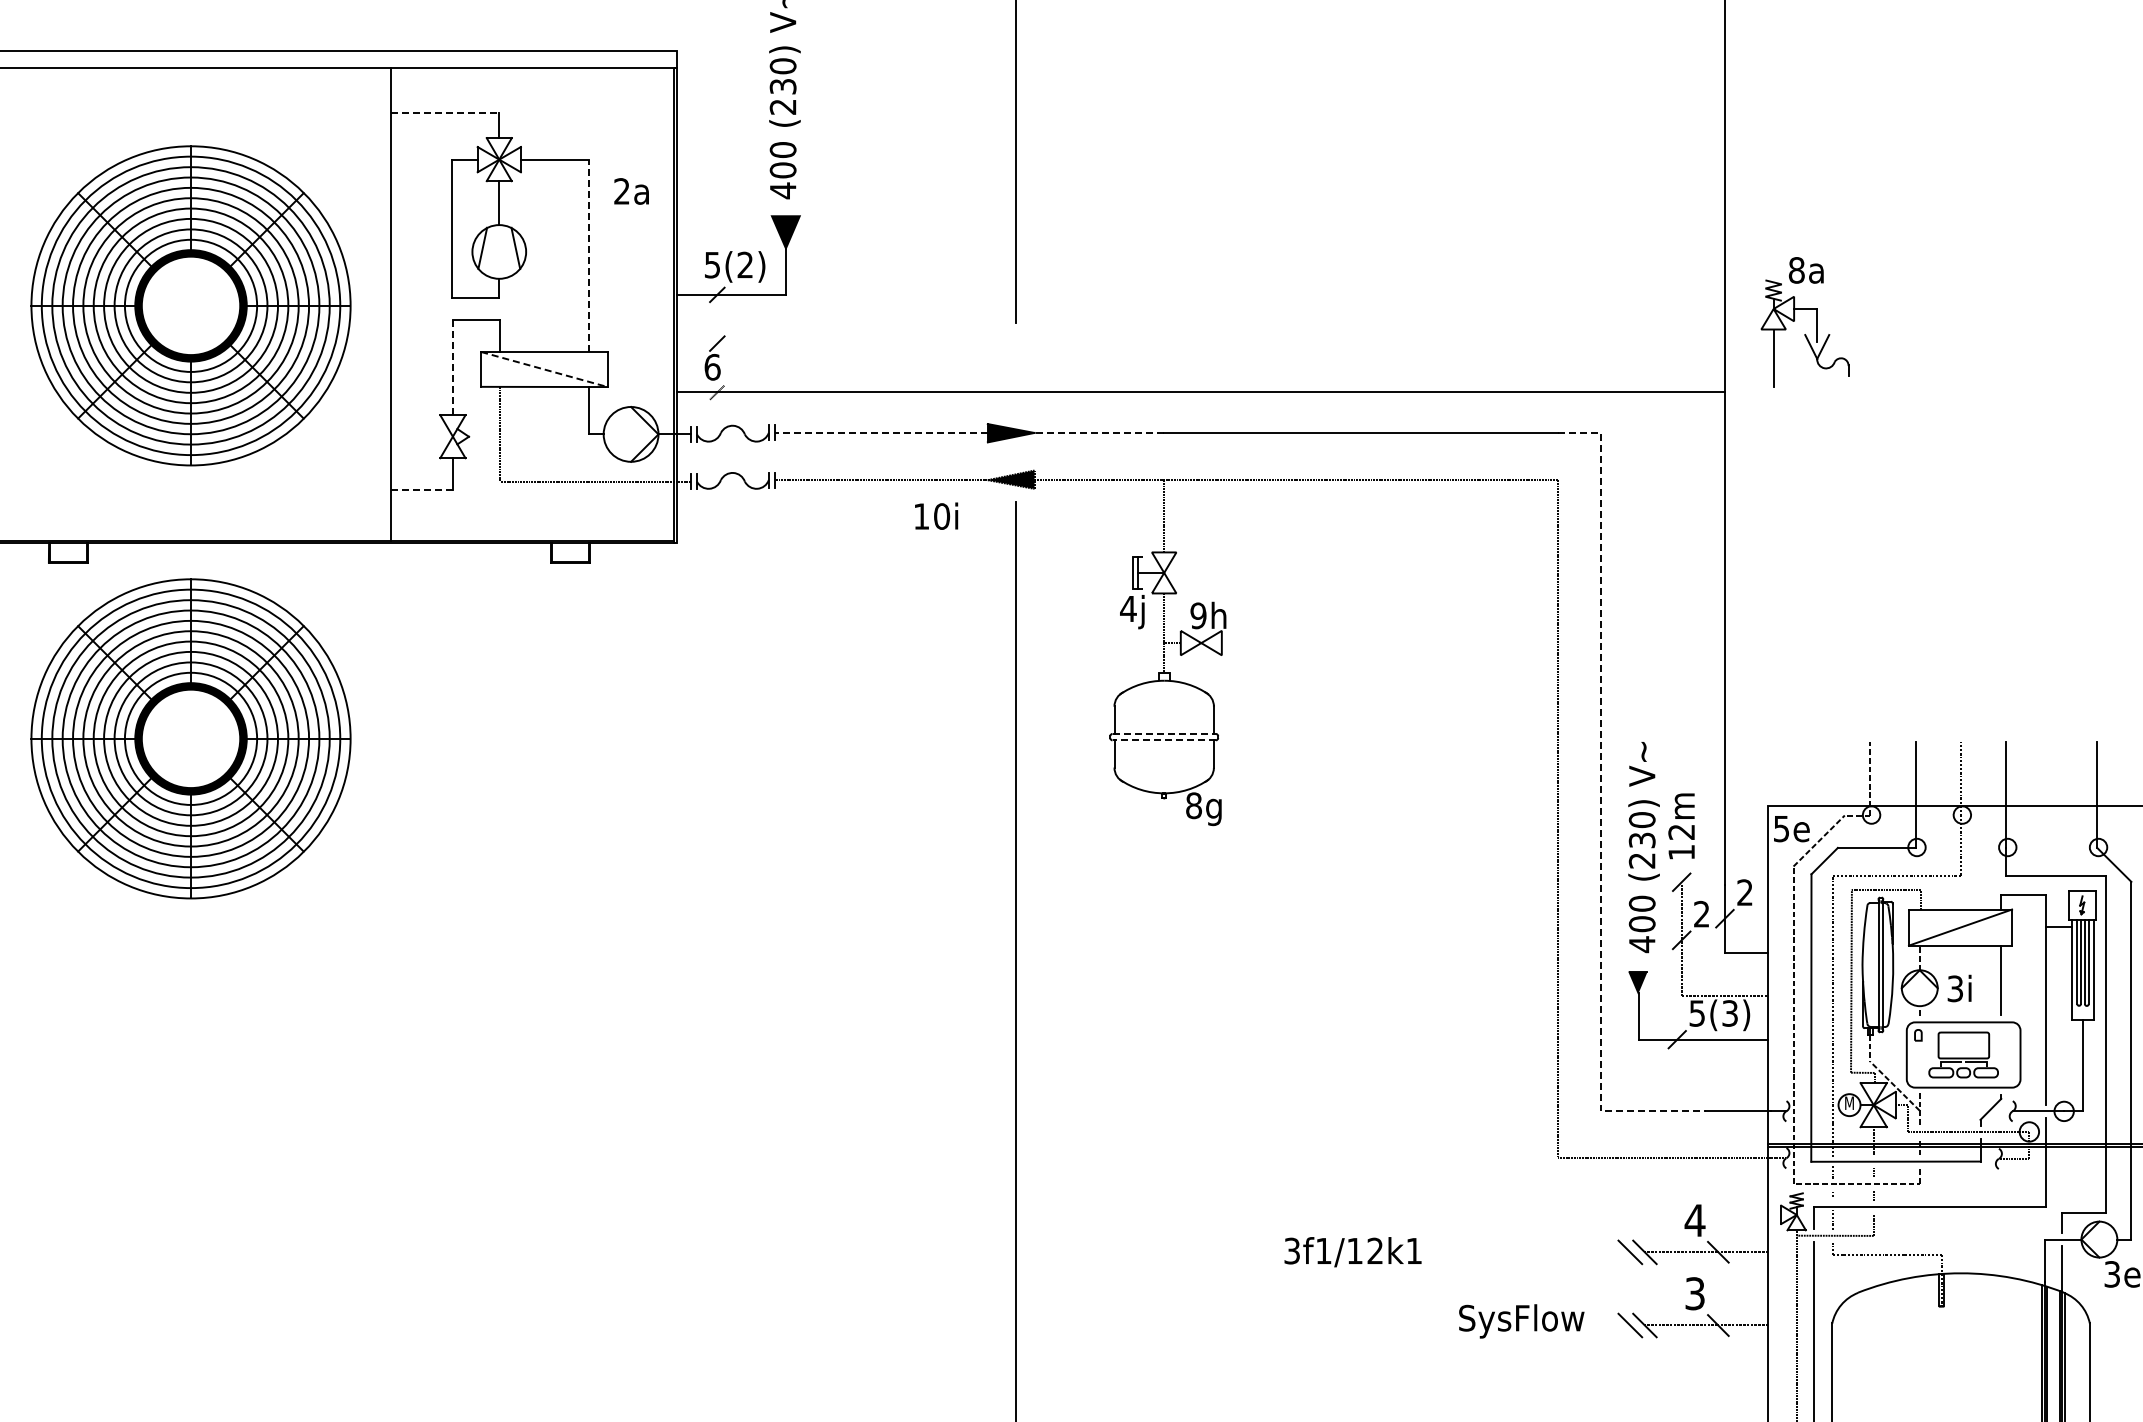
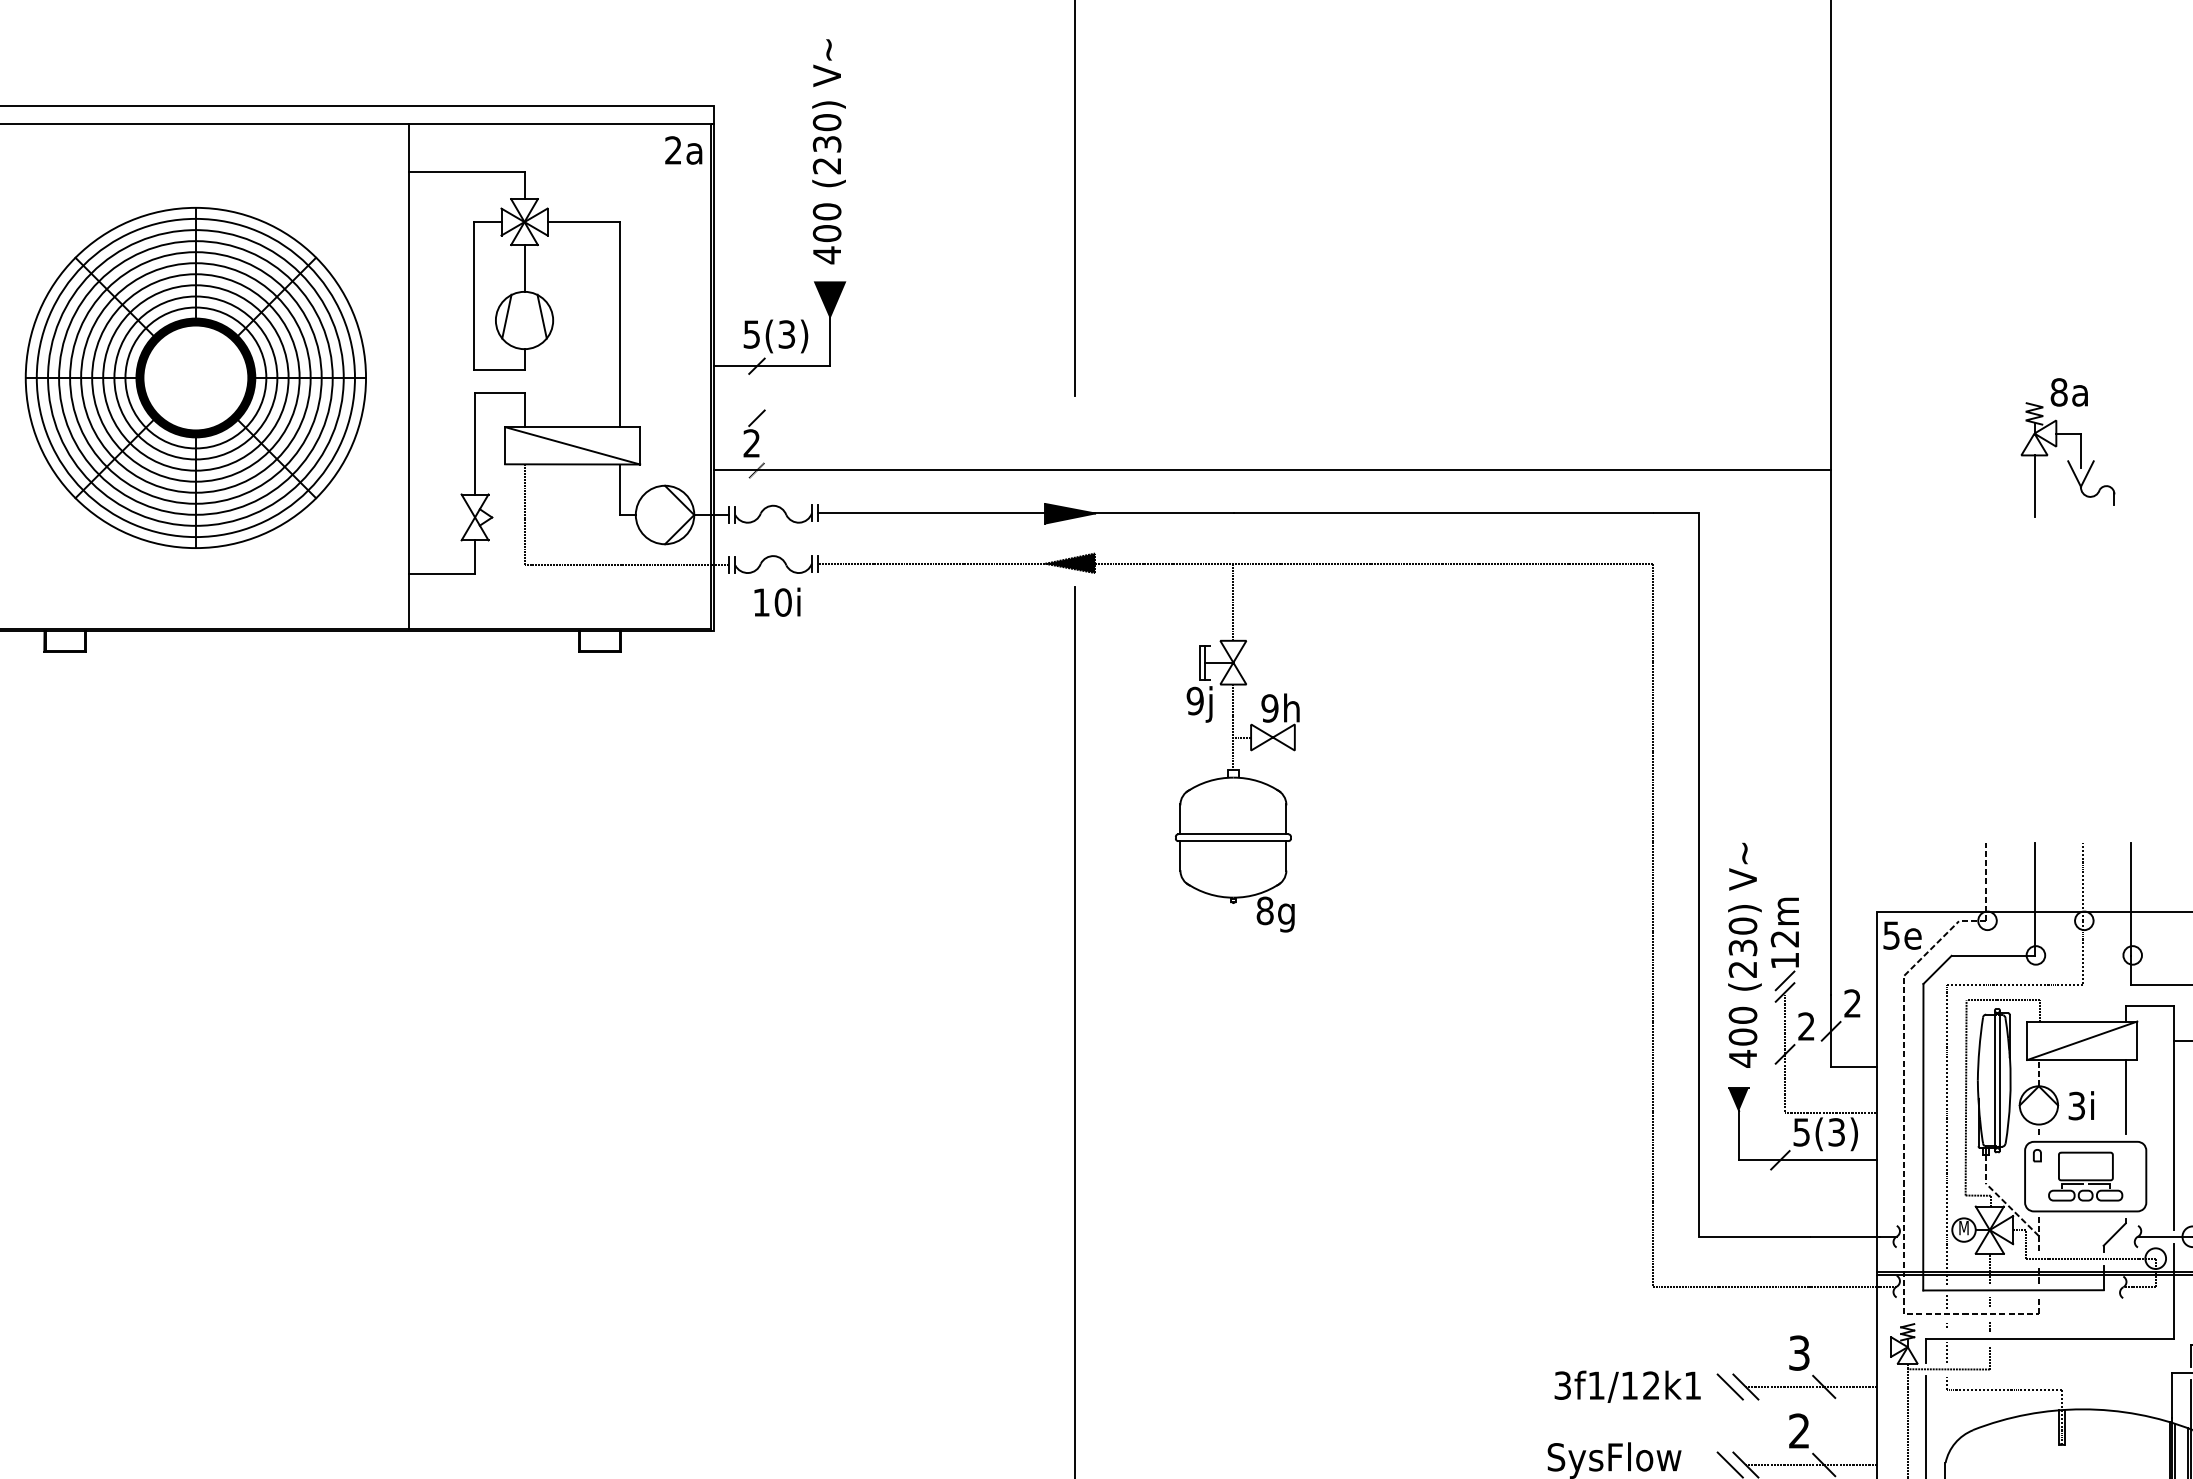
line: (445, 113) -> (467, 172), dashed -> solid
text: (631, 191) -> (683, 150), moved
line: (588, 255) -> (619, 324), dashed -> solid
text: (745, 265) -> (787, 334), 5(2) -> 5(3)
part: (1794, 321) -> (2056, 446), moved
text: (712, 366) -> (751, 442), 6 -> 2
line: (452, 367) -> (474, 443), dashed -> solid
line: (544, 369) -> (572, 445), dashed -> solid
line: (969, 432) -> (1025, 512), dashed -> solid
line: (422, 489) -> (442, 573), dashed -> solid
text: (936, 515) -> (777, 601), moved
text: (1128, 608) -> (1195, 700), 4j -> 9j
line: (1164, 733) -> (1233, 833), dashed -> solid
part: (190, 738) -> (195, 839), removed
line: (1164, 740) -> (1233, 841), dashed -> solid
line: (1600, 803) -> (1698, 908), dashed -> solid
line: (1681, 871) -> (1784, 980), added
text: (1694, 1220) -> (1798, 1353), 4 -> 3
text: (1352, 1252) -> (1627, 1387), moved
text: (1694, 1293) -> (1798, 1430), 3 -> 2

